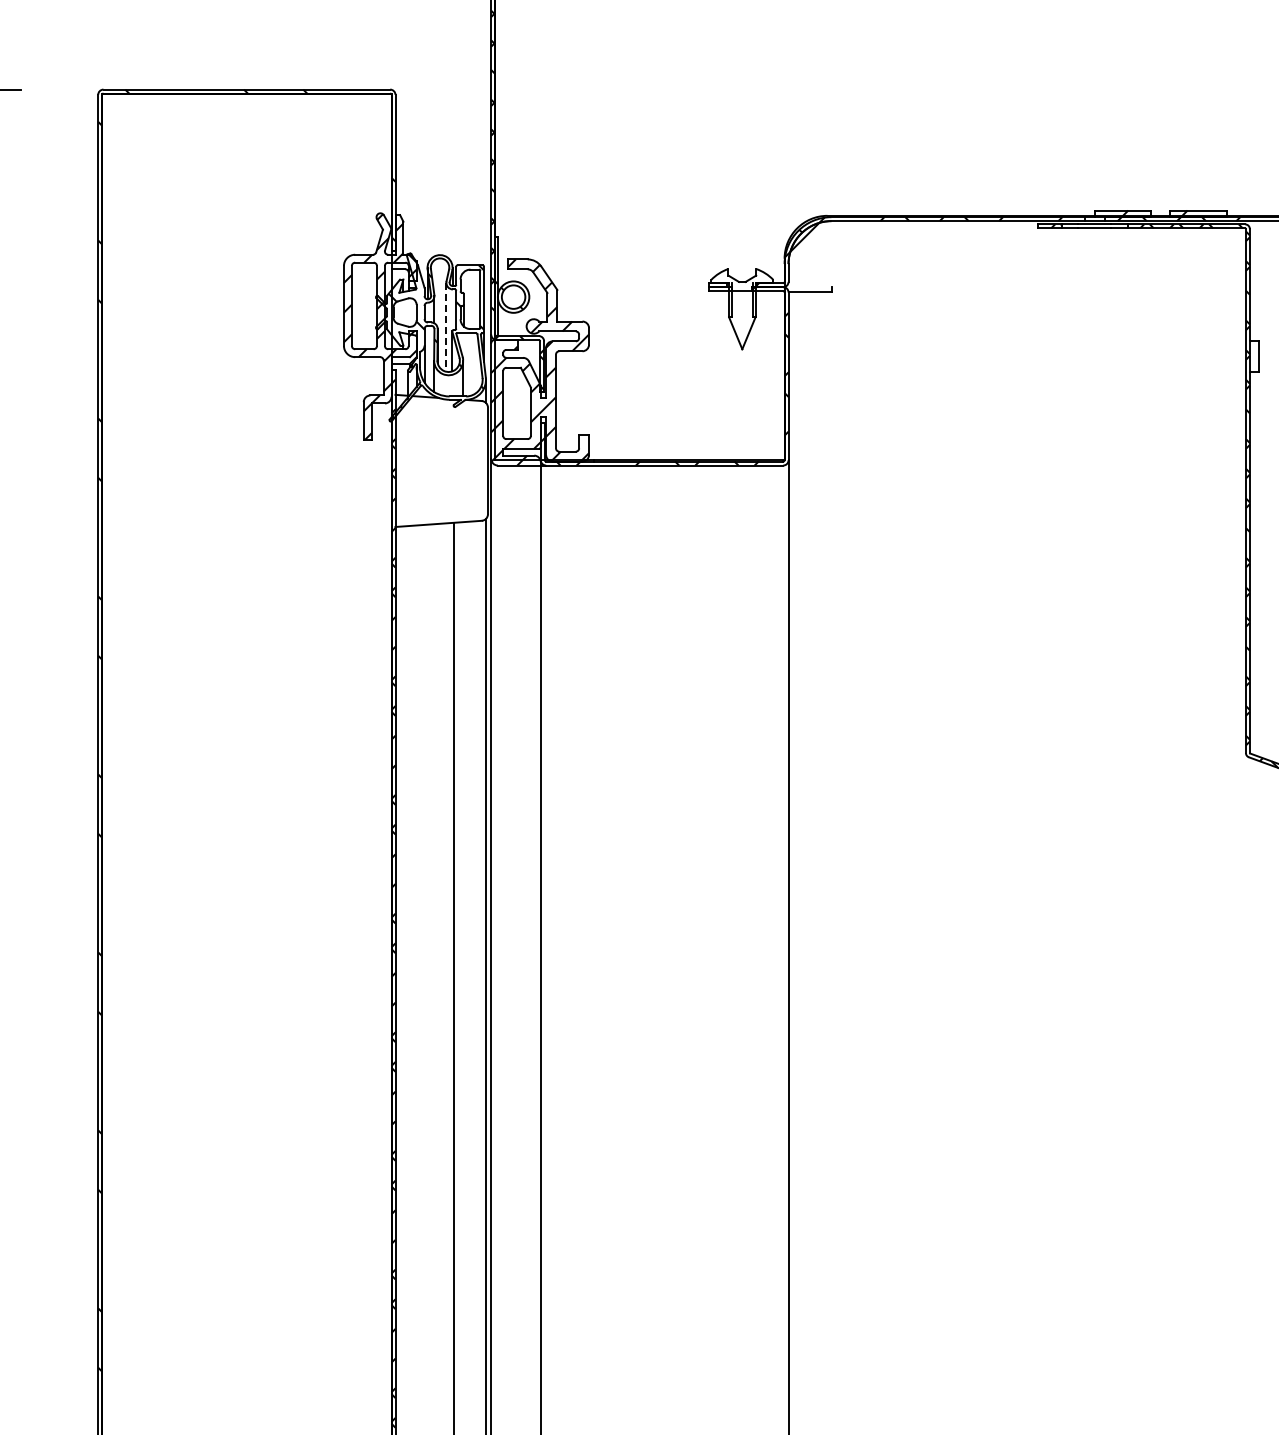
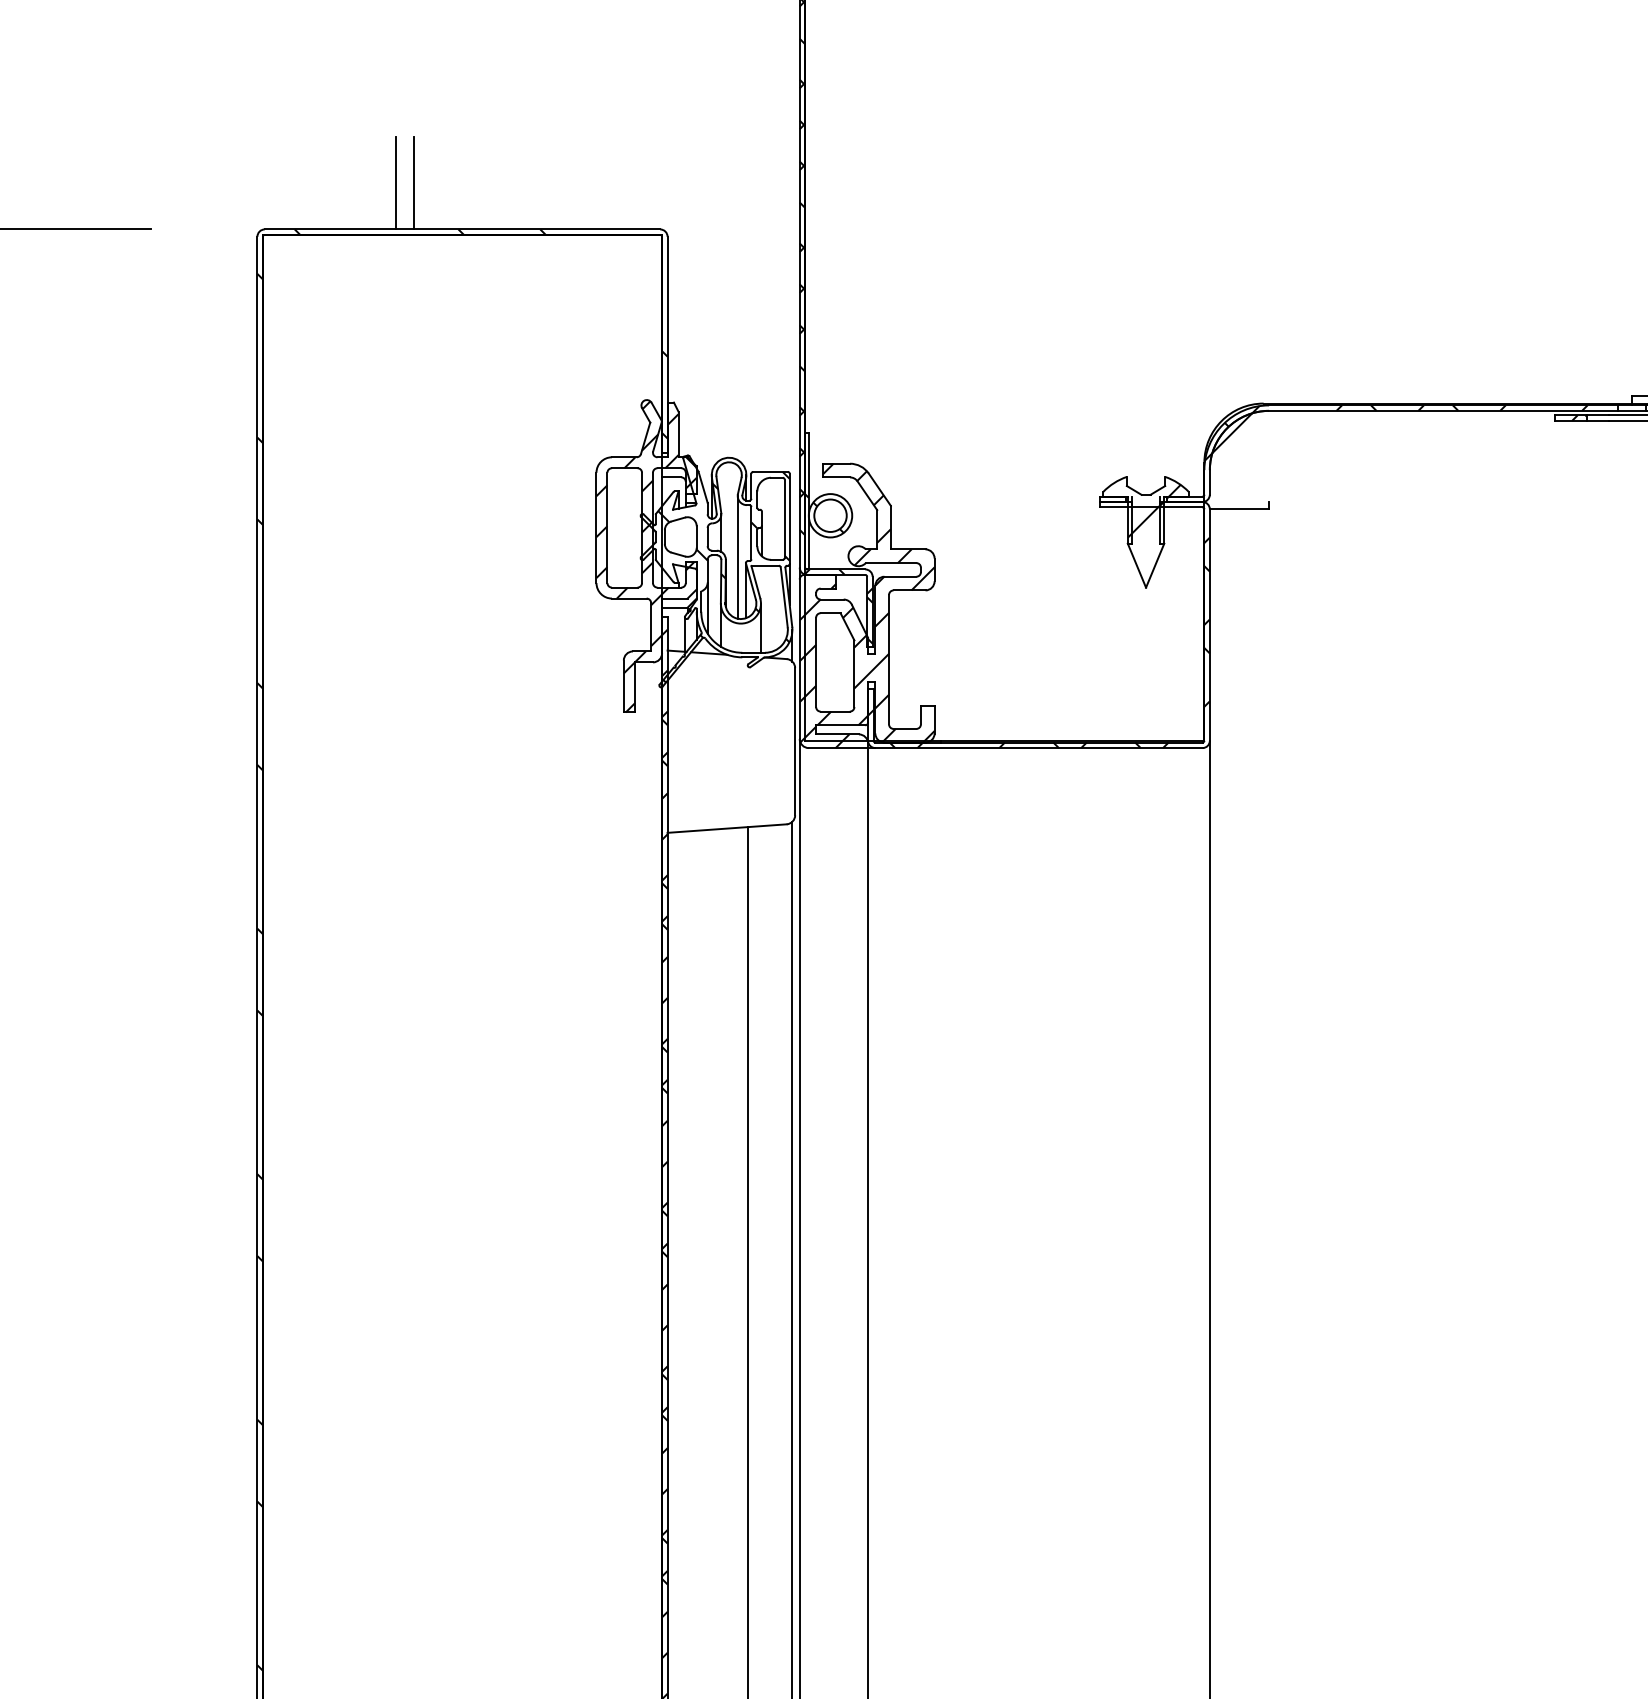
line: (198, 55) -> (395, 182), added
line: (211, 55) -> (413, 182), added
hatch: (748, 293) -> (1154, 510), added
line: (446, 327) -> (737, 557), dashed -> solid

